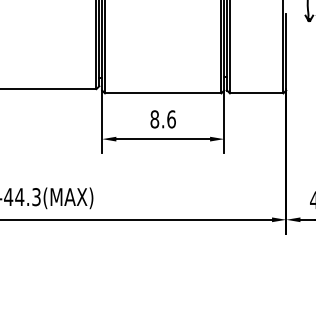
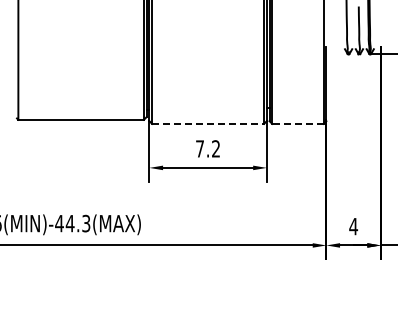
line: (163, 92) -> (208, 123), solid -> dashed
line: (256, 92) -> (297, 123), solid -> dashed
text: (163, 118) -> (208, 148), 8.6 -> 7.2

